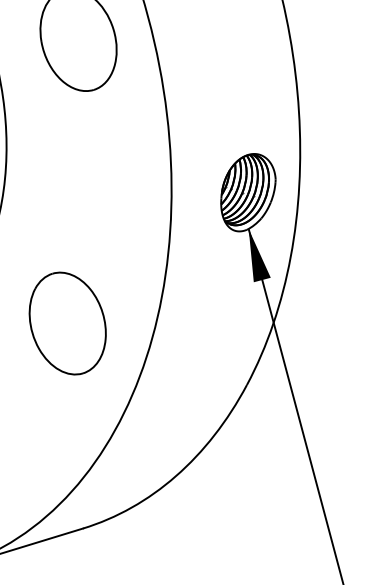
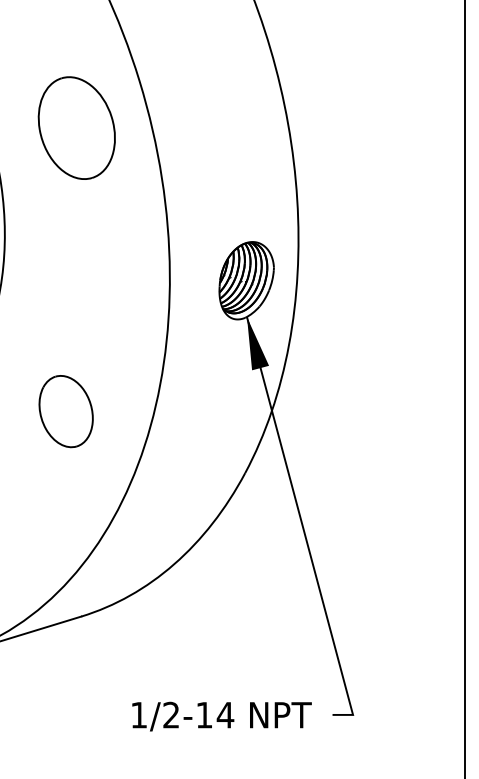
part: (68, 323) -> (66, 411), size x0.7

